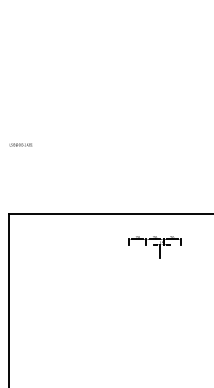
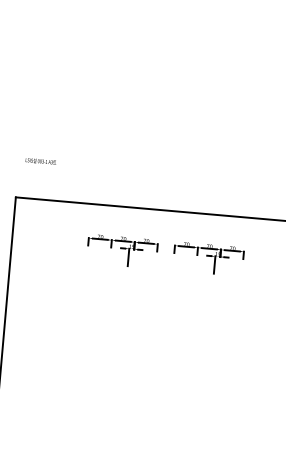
text: (20, 144) -> (40, 160), moved
part: (90, 247) -> (121, 252), added

